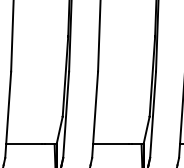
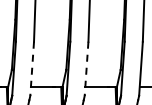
line: (8, 116) -> (32, 69), solid -> dashed
line: (94, 116) -> (86, 69), solid -> dashed

